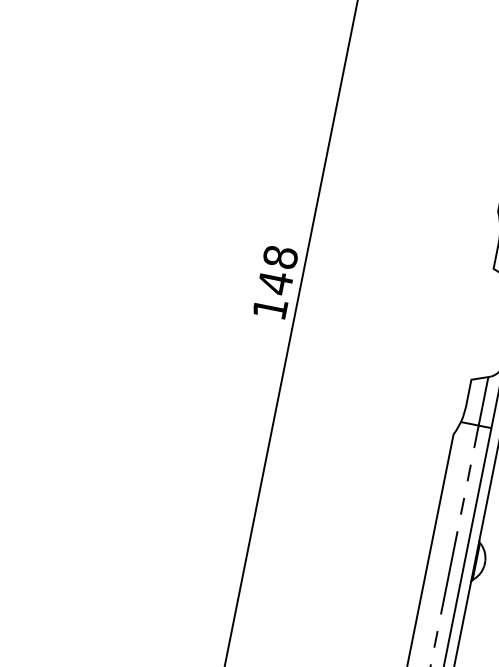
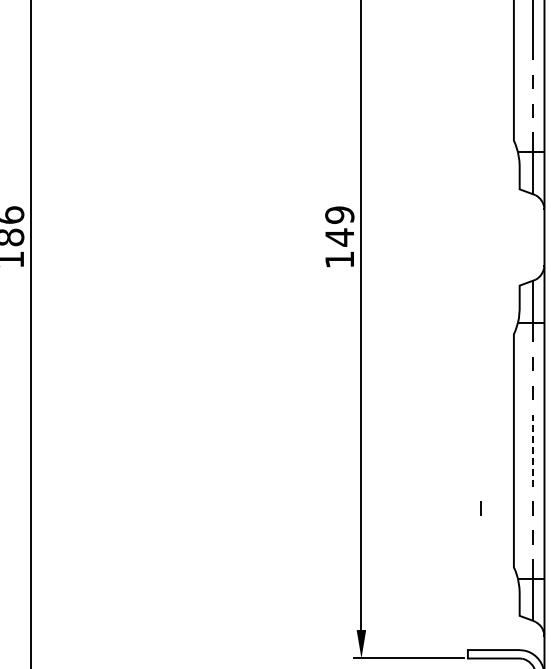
text: (280, 256) -> (339, 214), 148 -> 149
line: (449, 572) -> (533, 450), solid -> dashed
line: (375, 627) -> (480, 508), added

